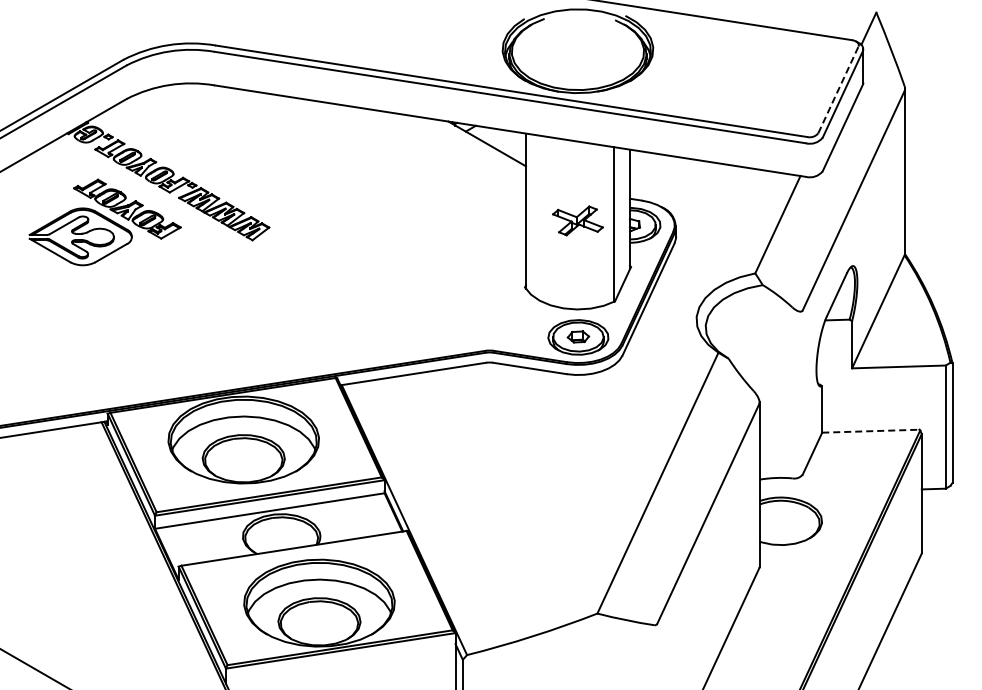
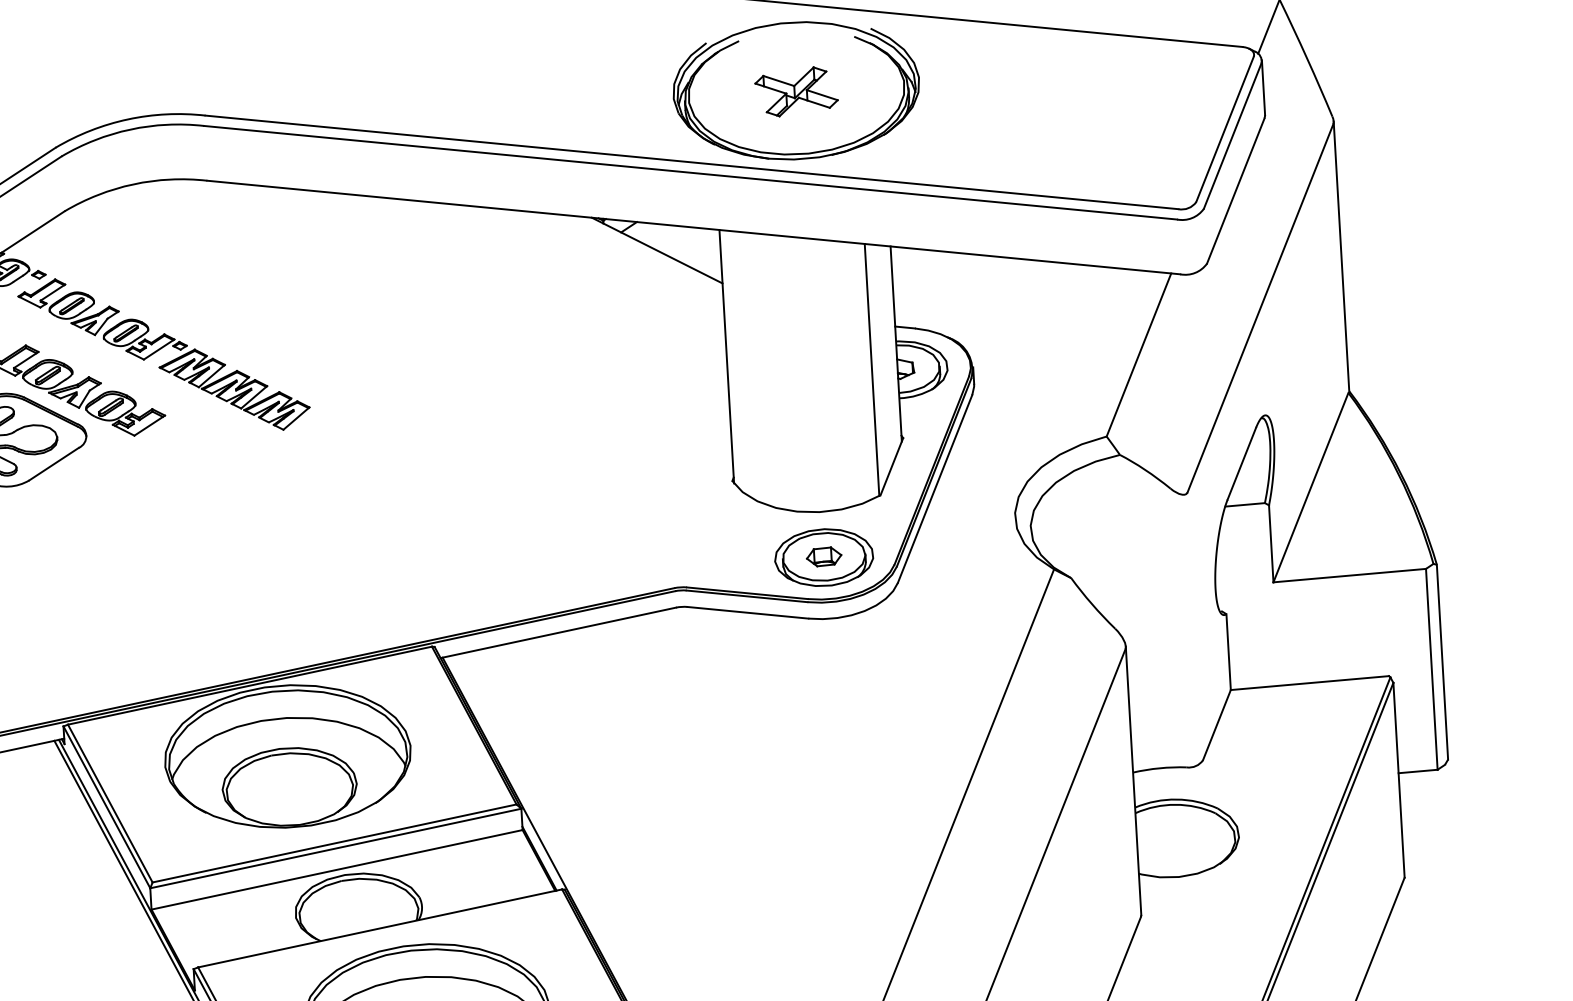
line: (838, 89) -> (1225, 128), dashed -> solid
part: (577, 220) -> (795, 91), moved
line: (870, 431) -> (1309, 683), dashed -> solid

